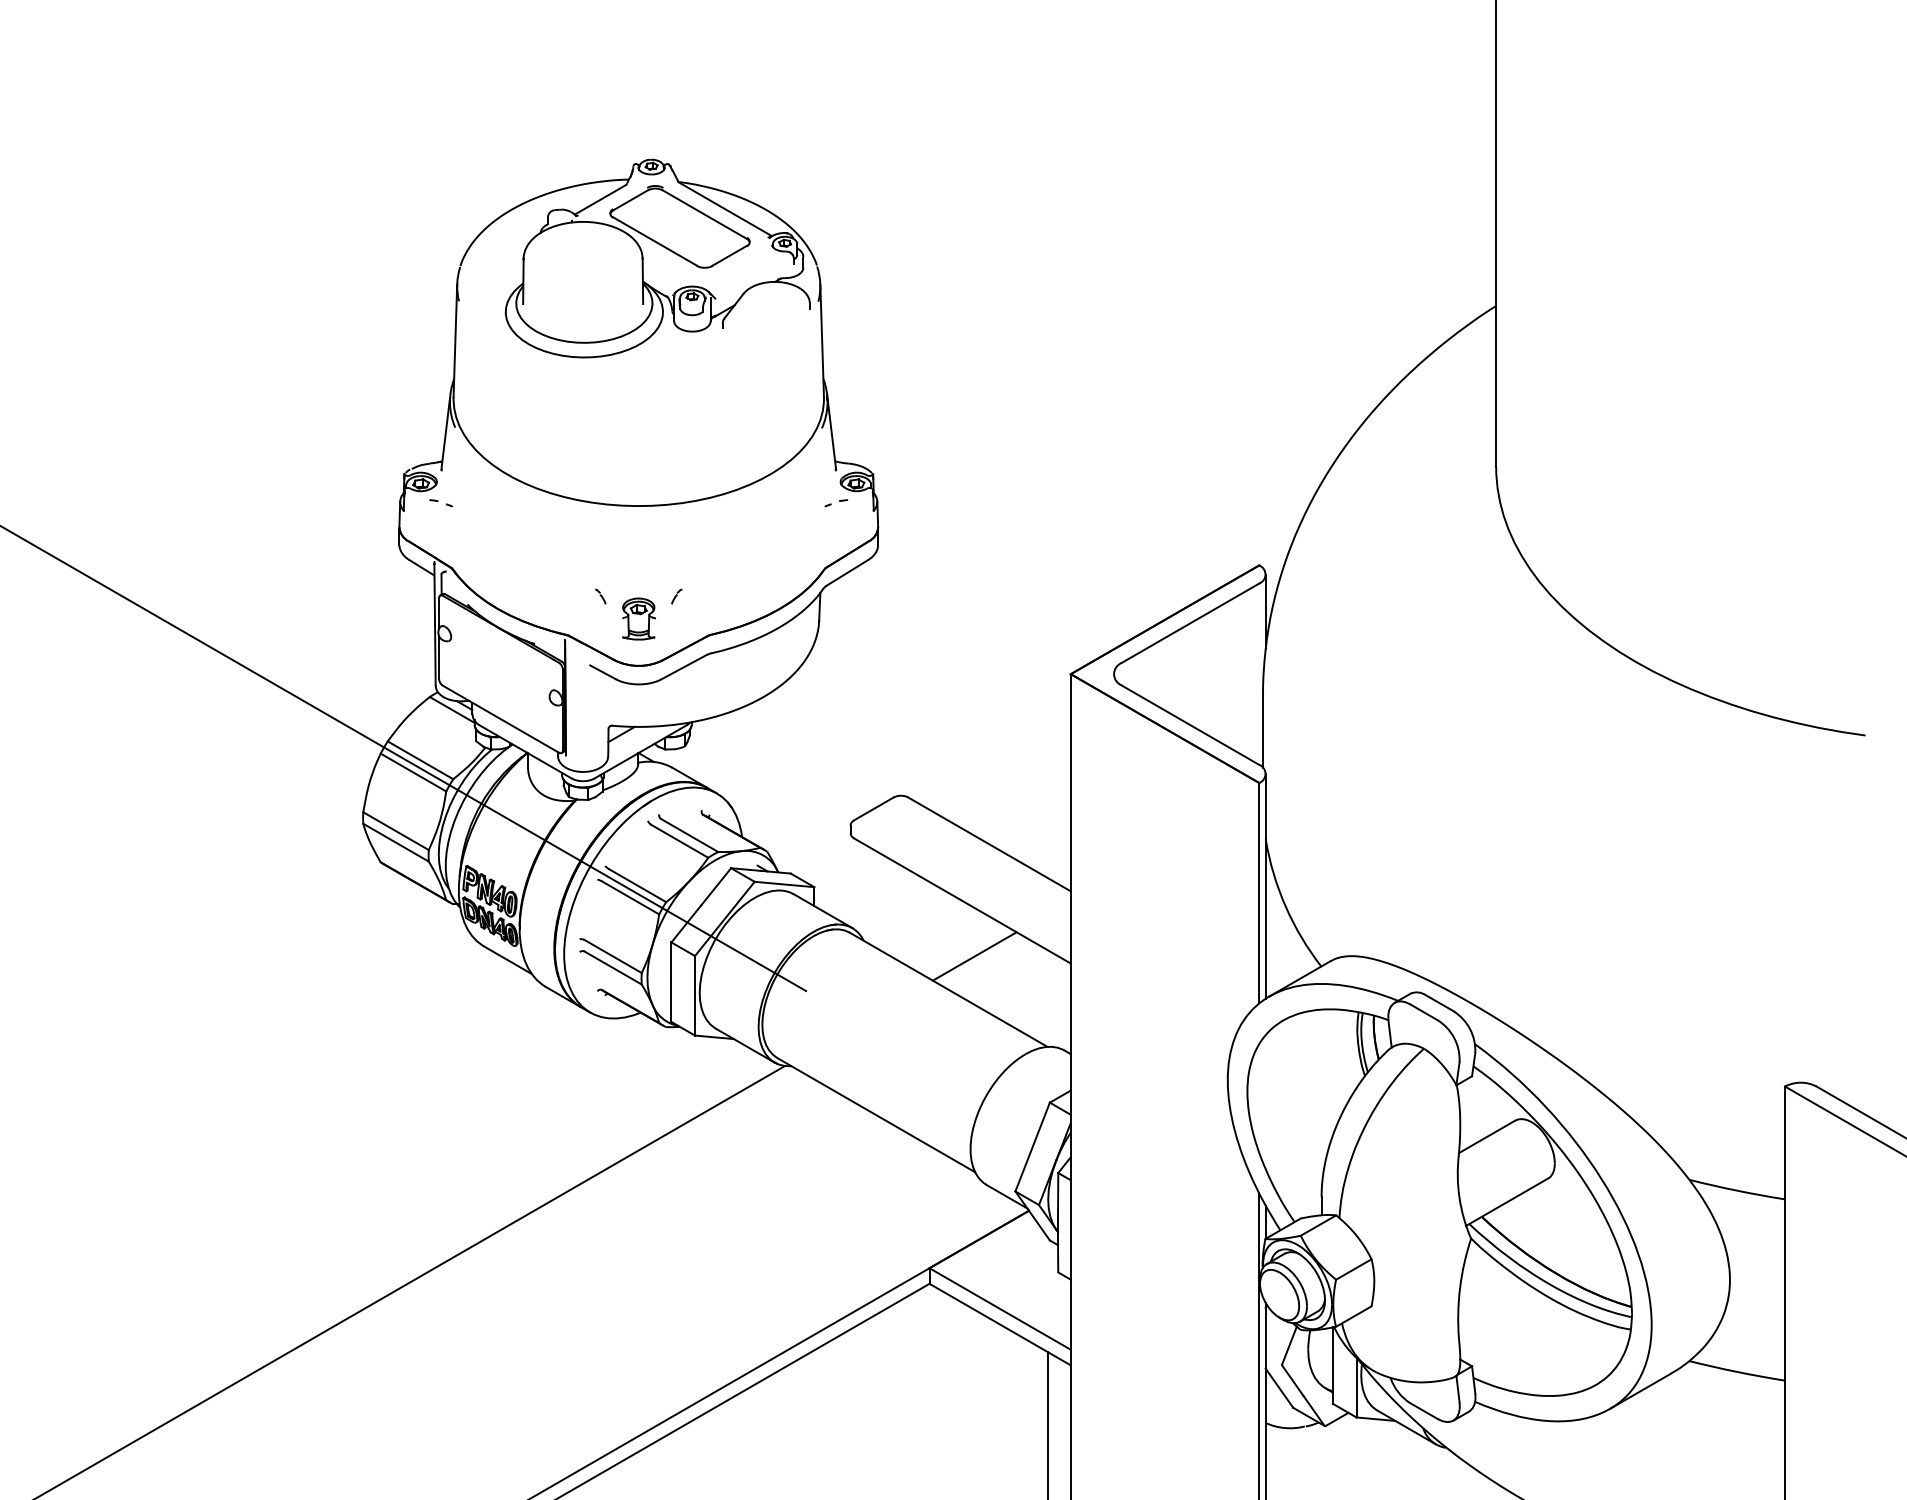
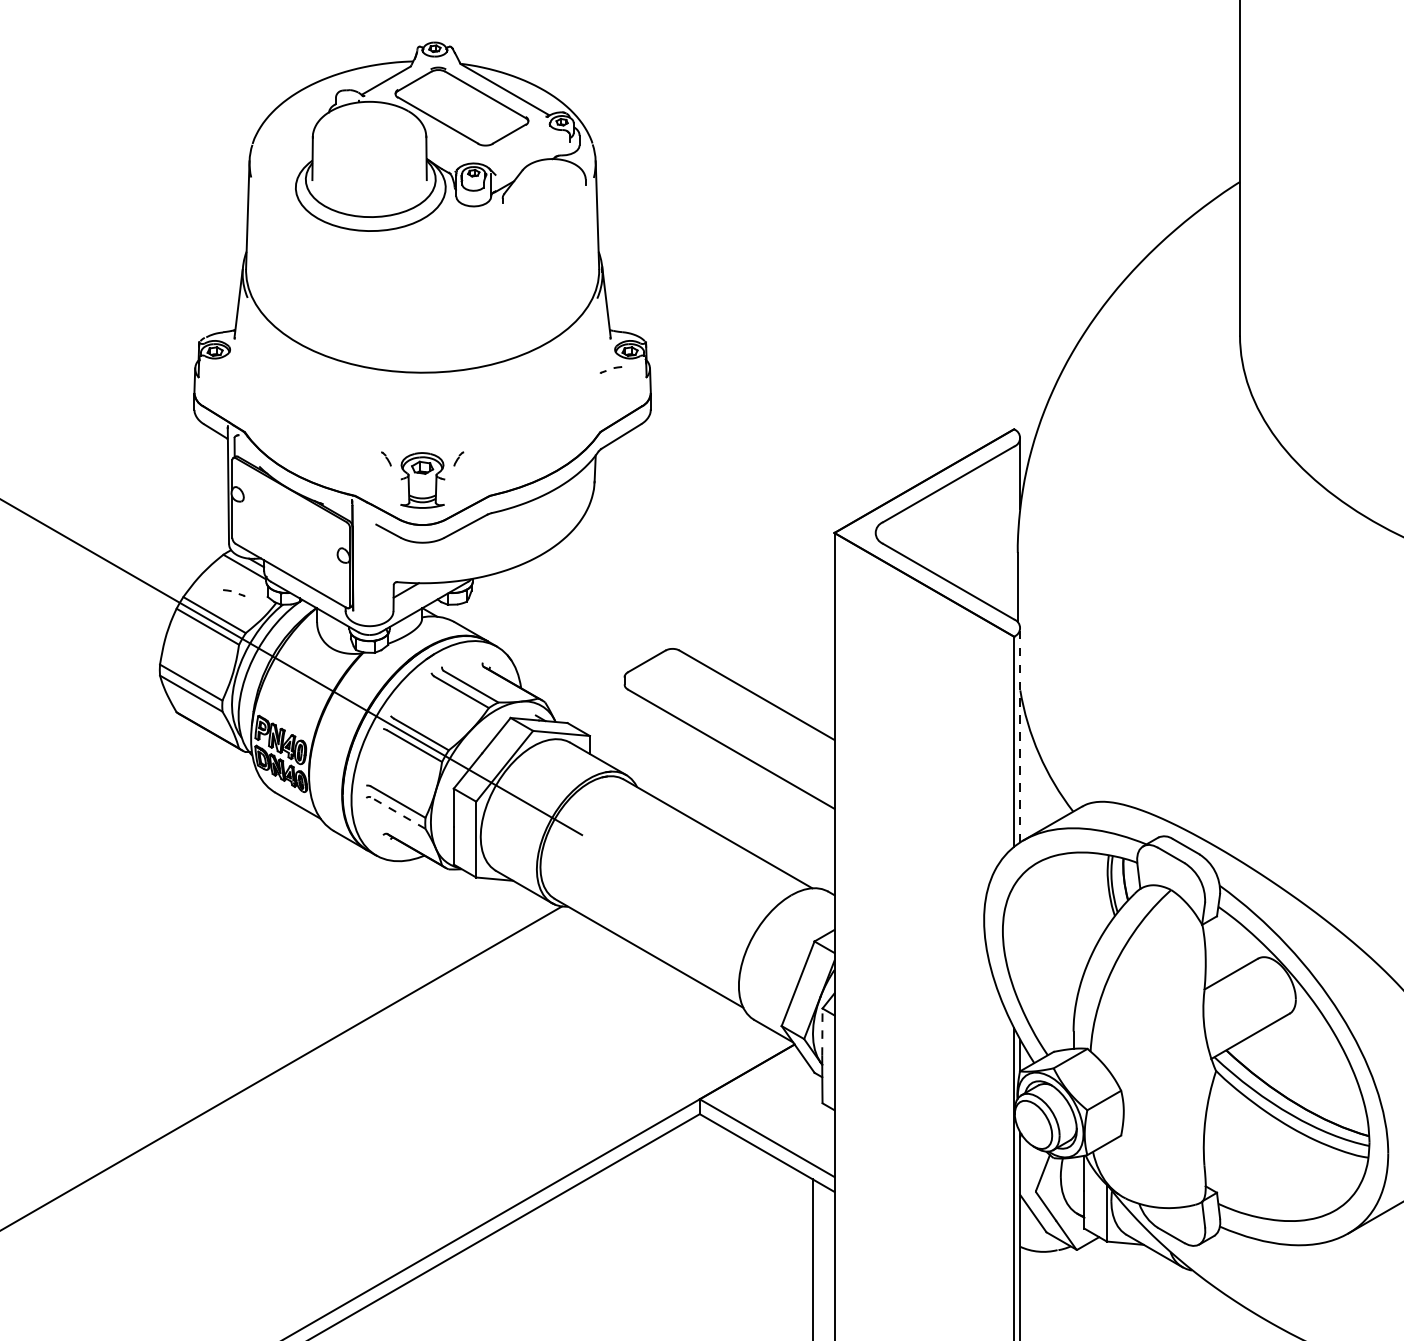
part: (440, 503) -> (233, 593), moved
part: (638, 618) -> (422, 479), size x1.4
line: (1265, 885) -> (1020, 734), solid -> dashed
line: (974, 956) -> (742, 802), removed
line: (612, 967) -> (397, 812), solid -> dashed
line: (1058, 1197) -> (822, 1031), solid -> dashed

